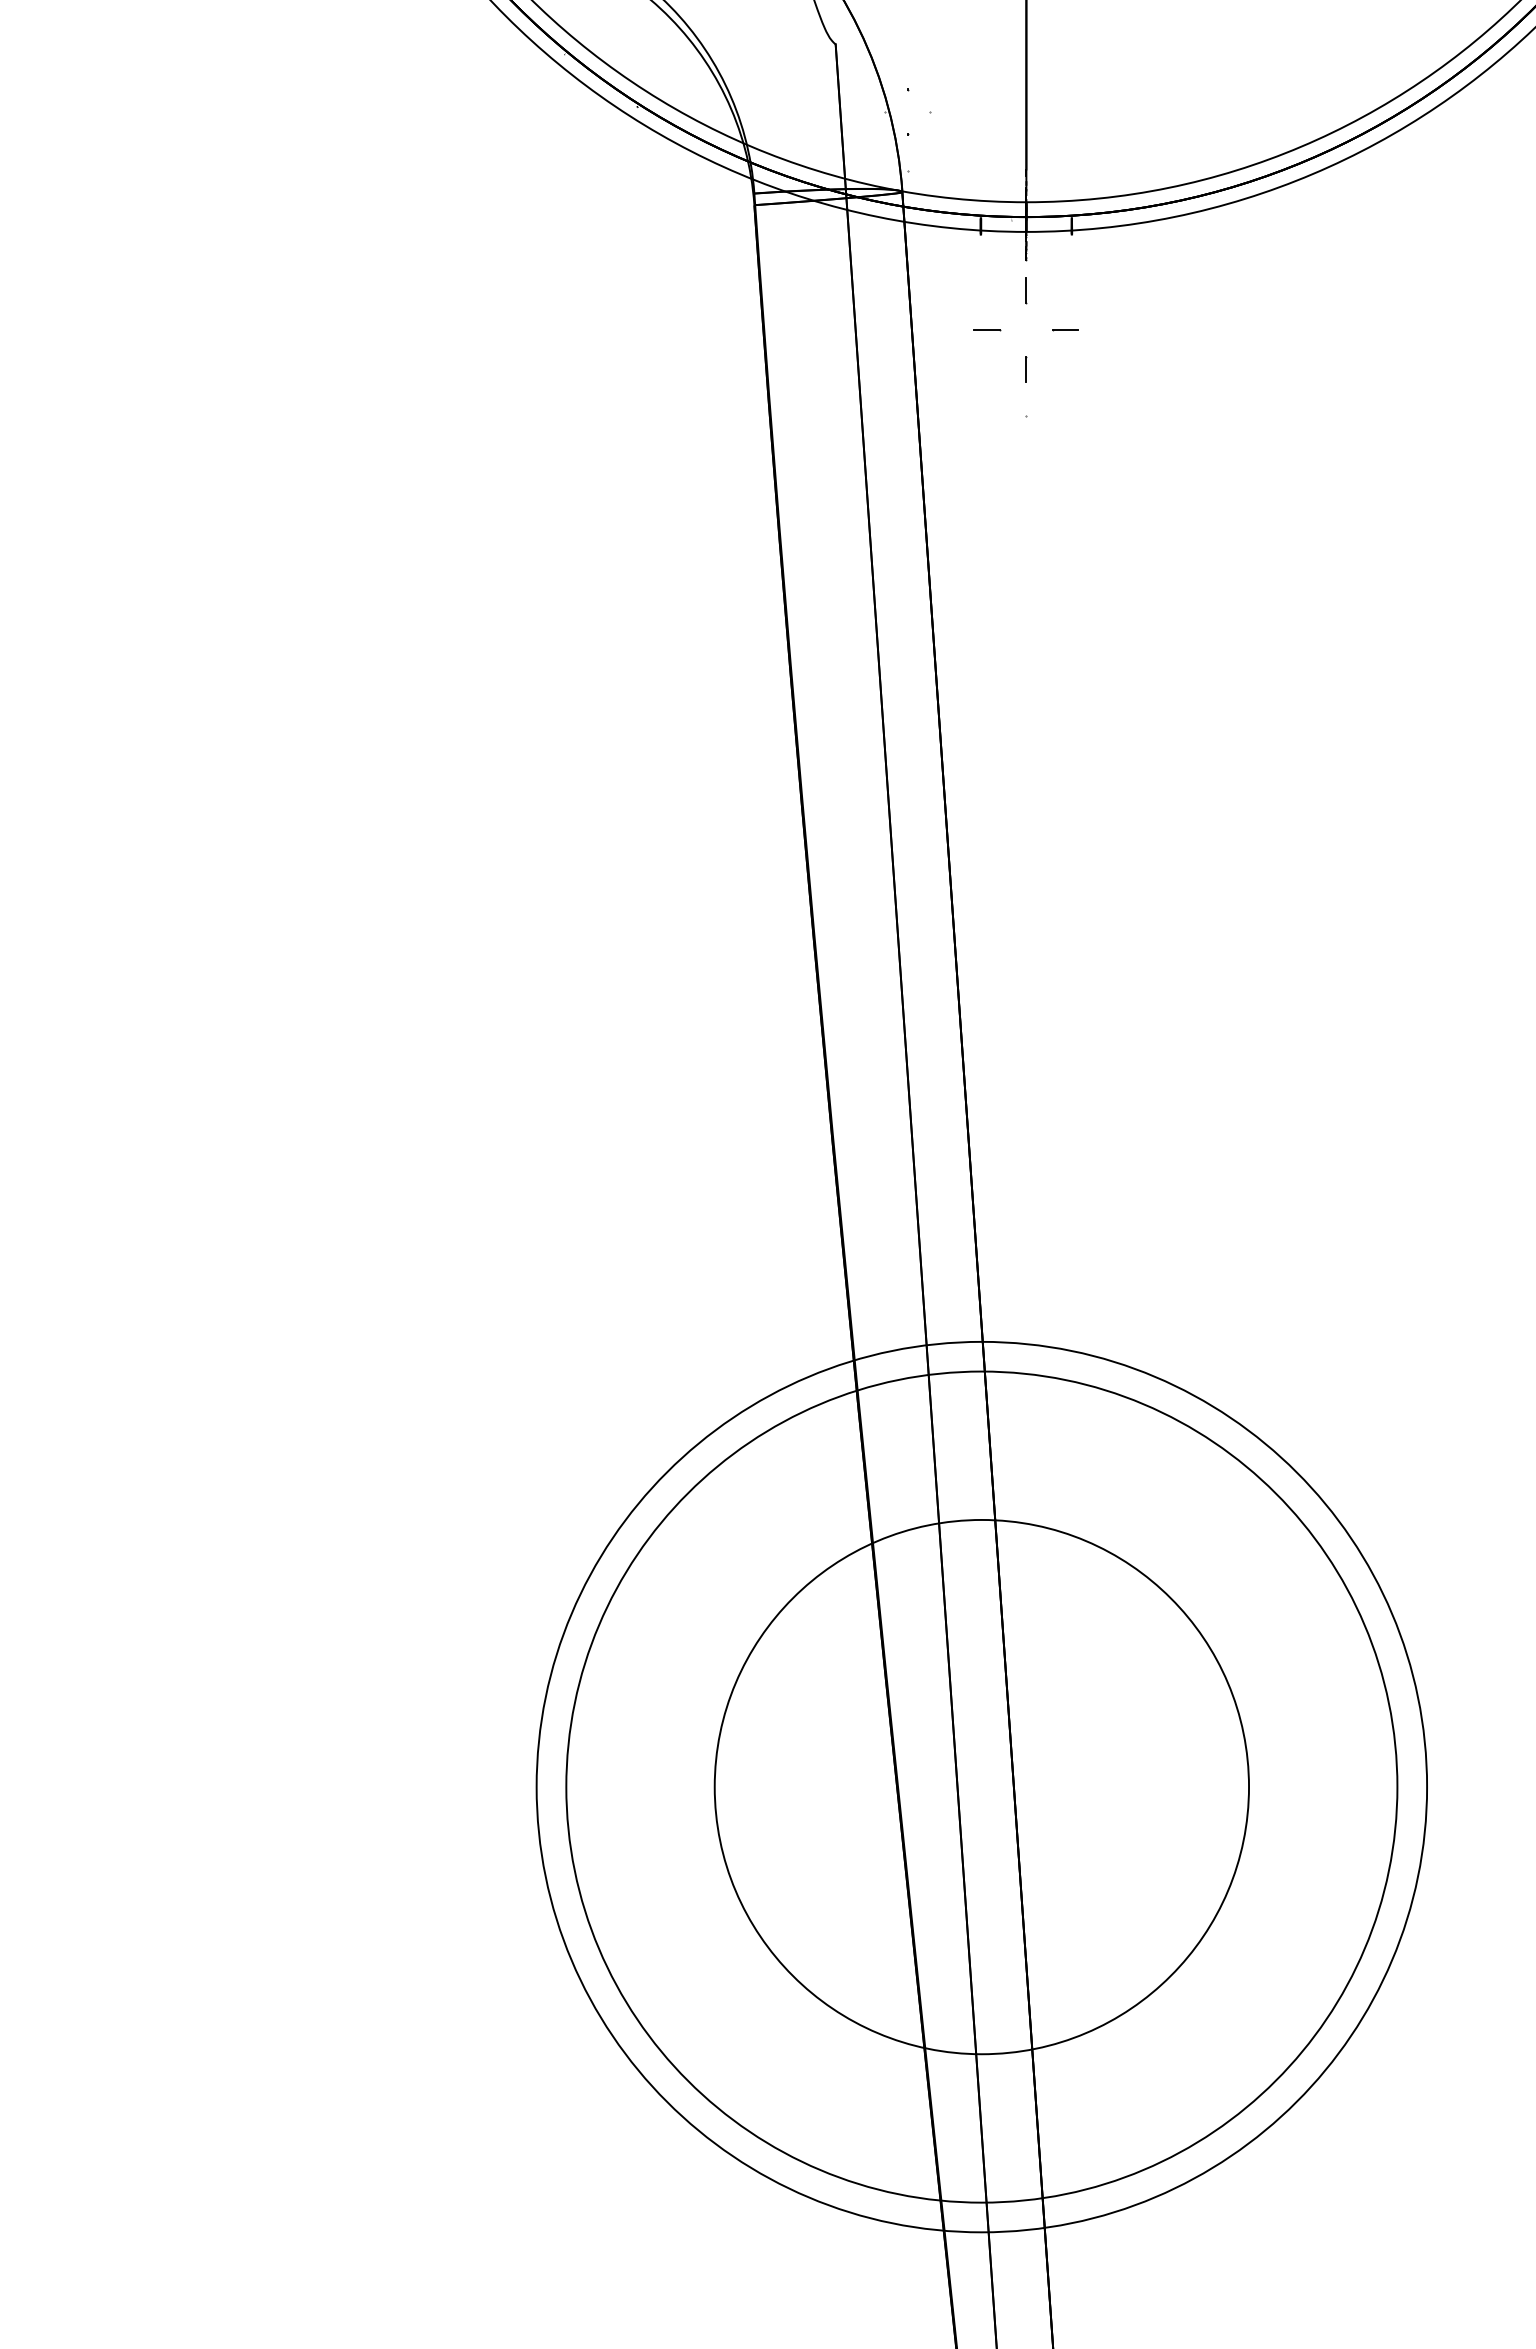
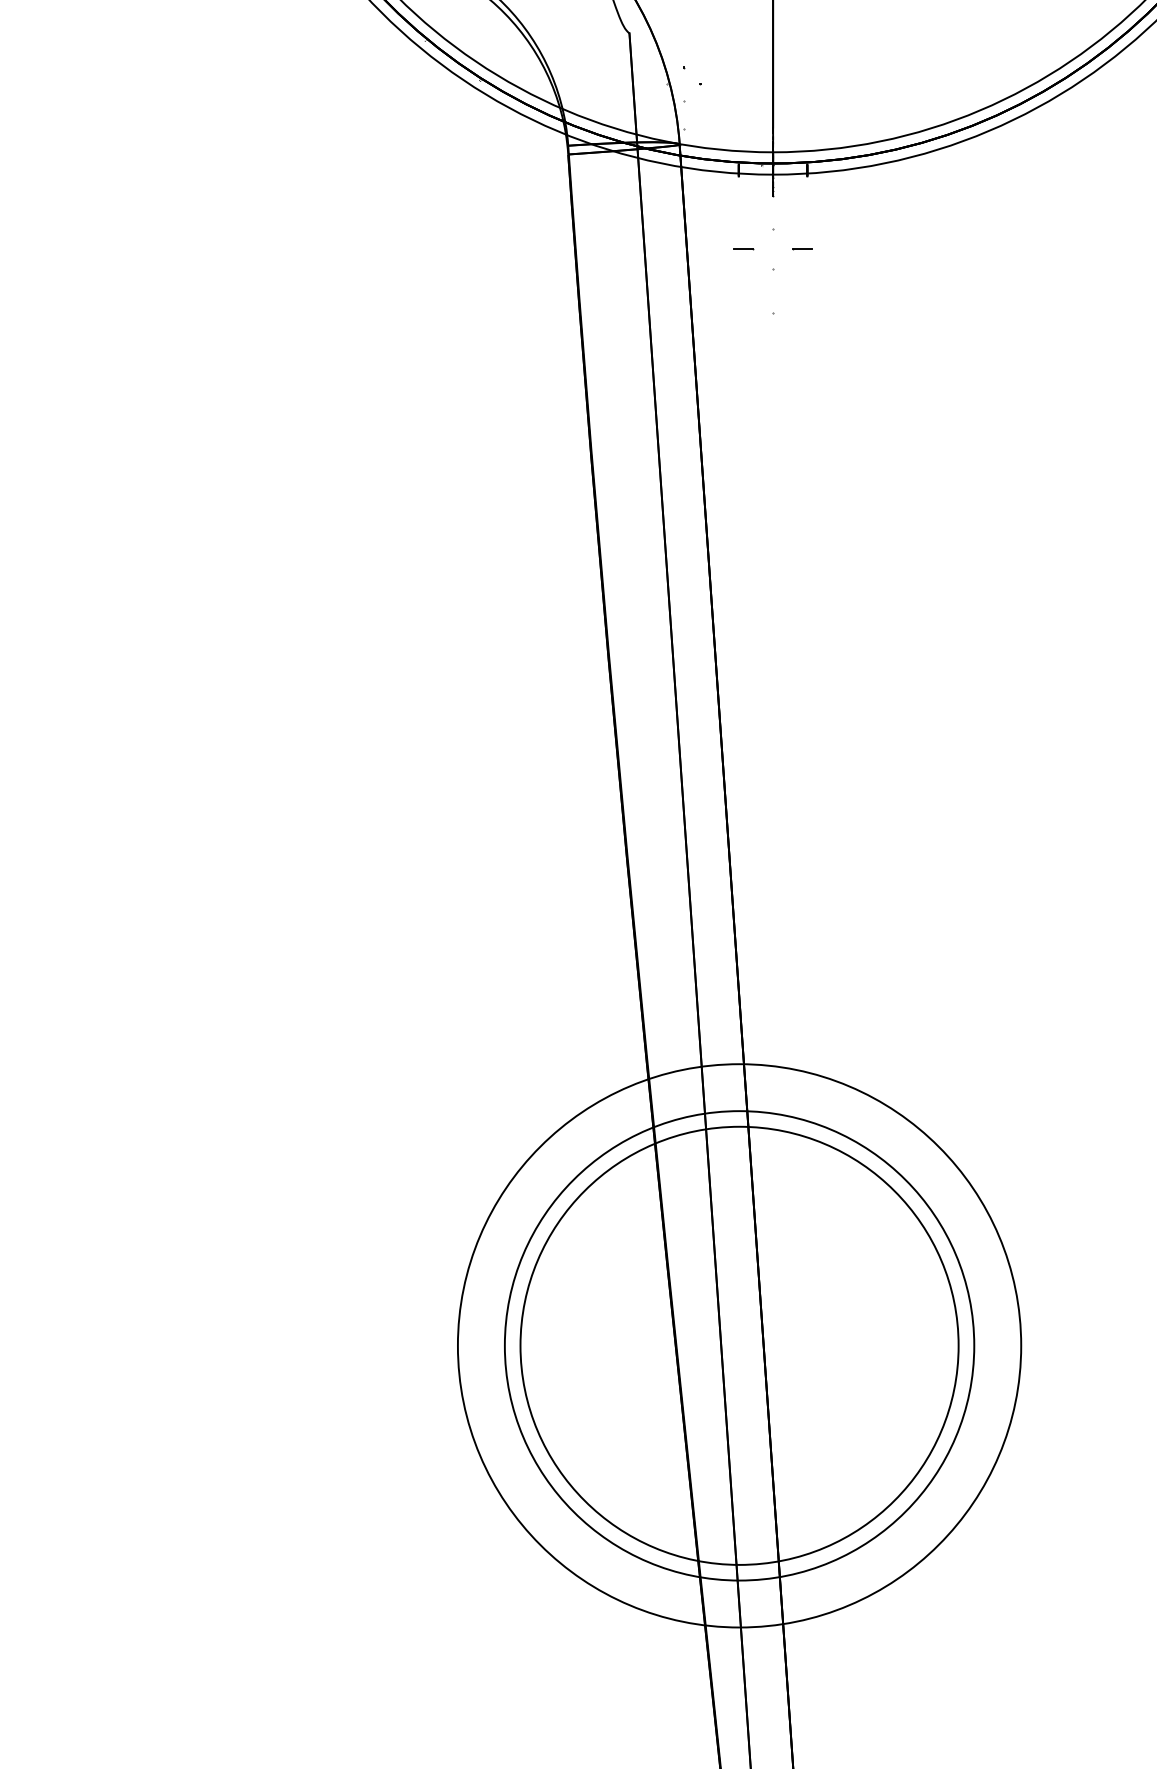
line: (1026, 290) -> (773, 218), removed
line: (1026, 369) -> (773, 278), removed
circle: (981, 1786) -> (739, 1345), size x0.7
circle: (981, 1786) -> (739, 1345), size x0.7
circle: (981, 1786) -> (739, 1345), size x1.4

